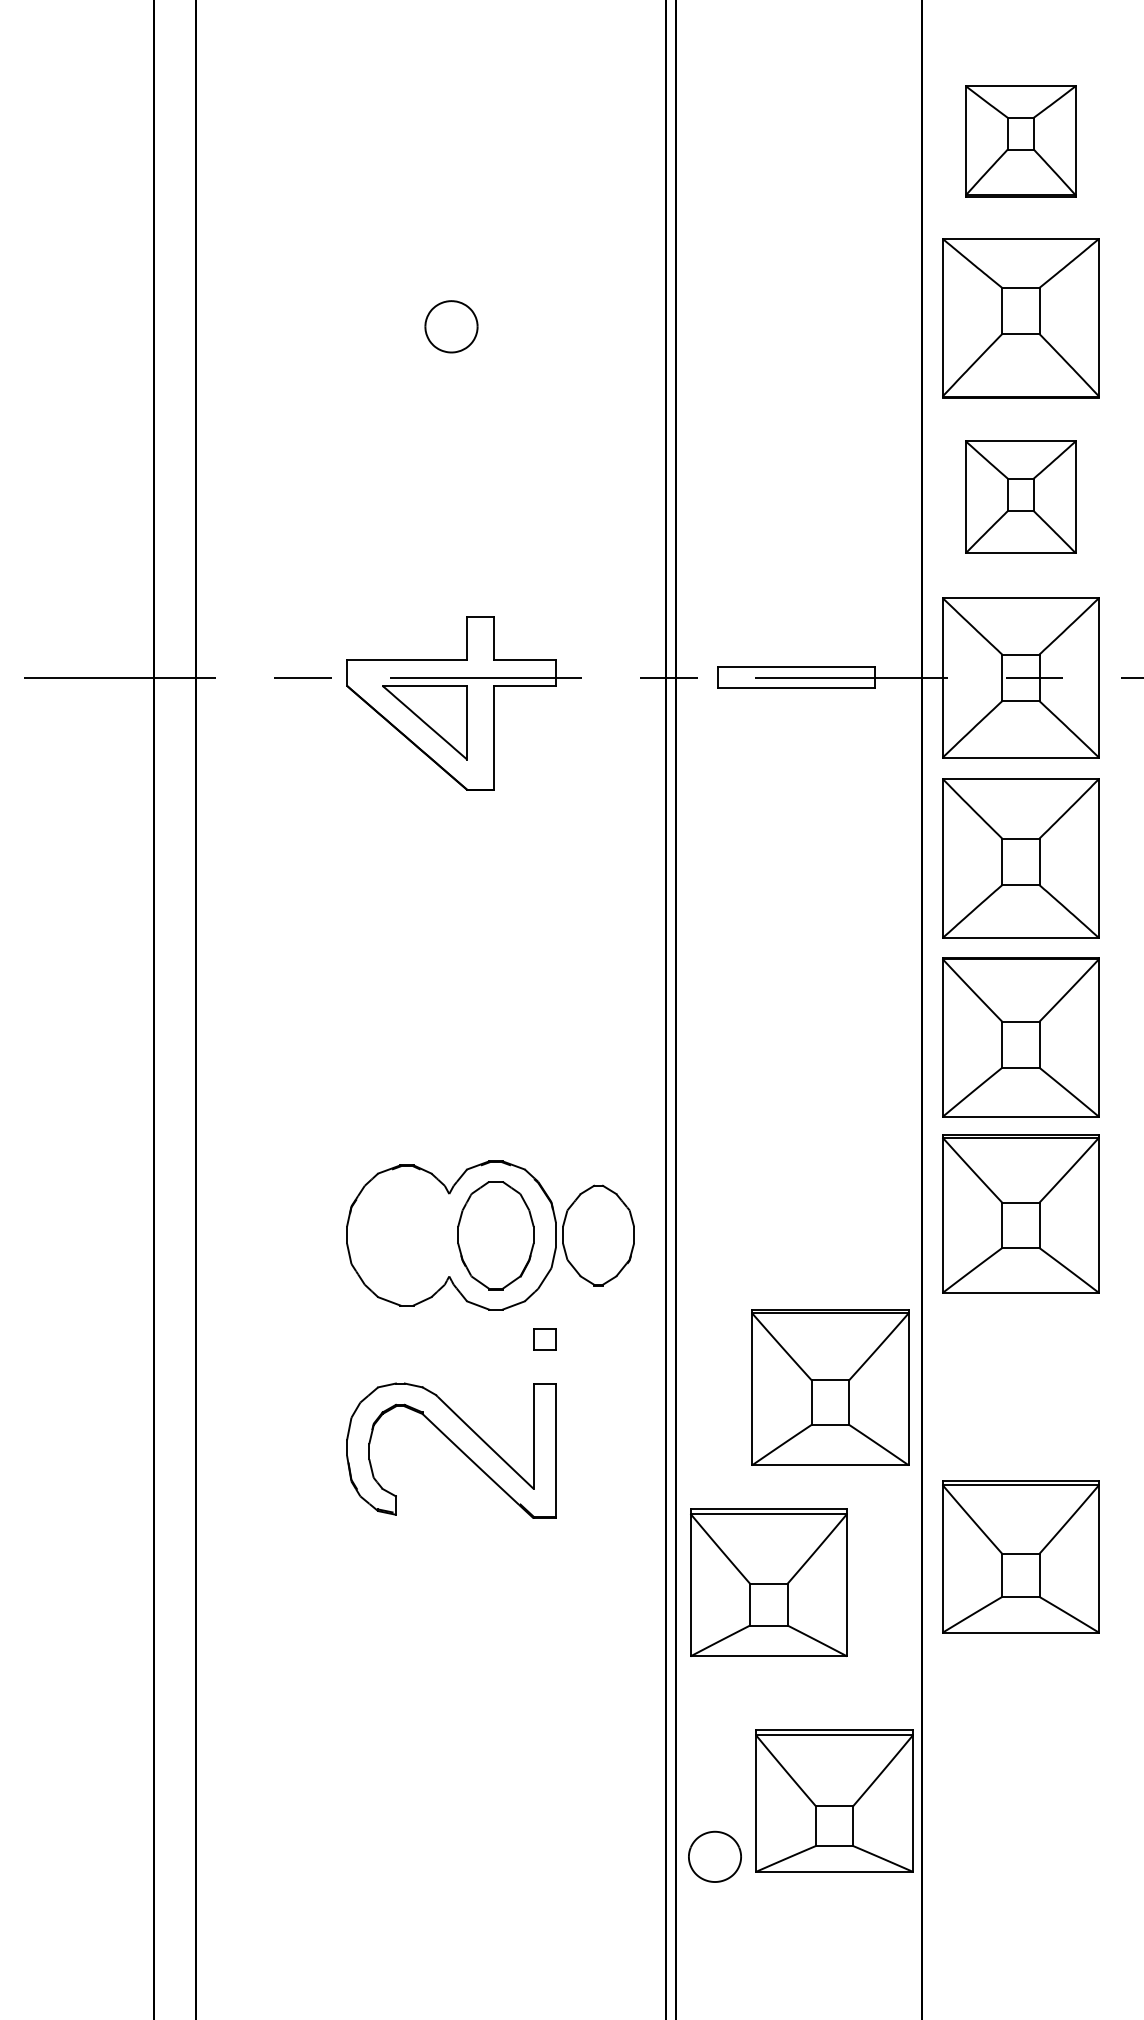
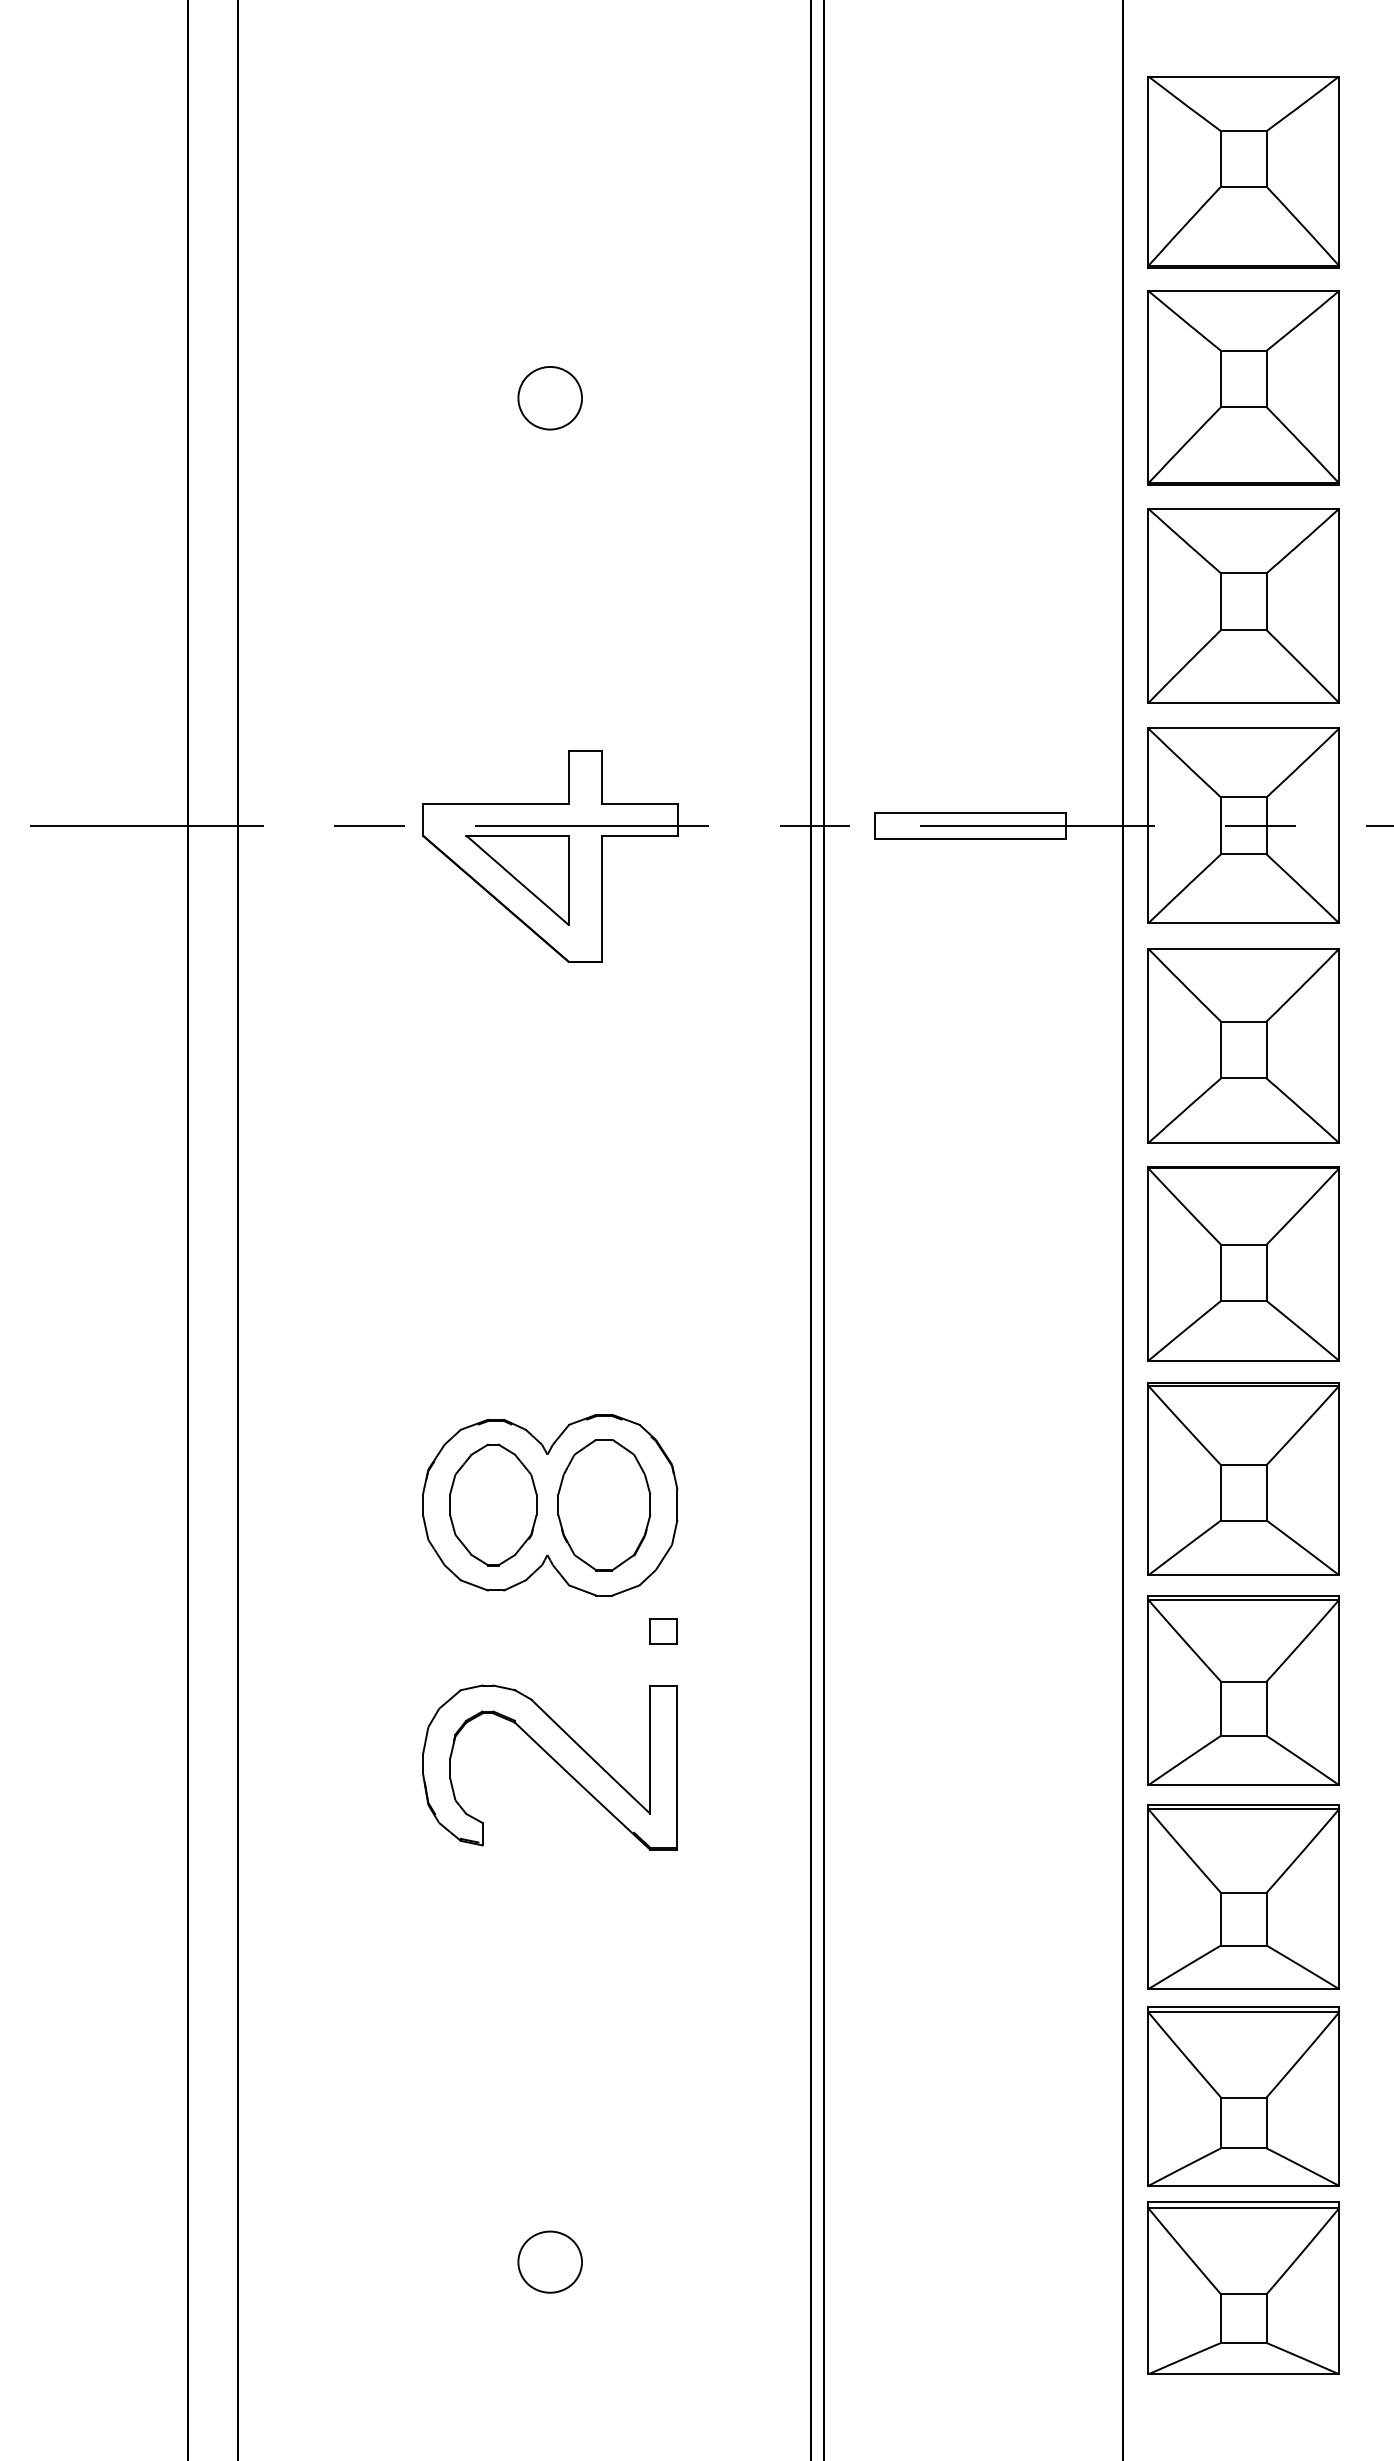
part: (1020, 141) -> (1243, 172), size x1.43
part: (1020, 496) -> (1243, 605), size x1.43
part: (598, 1234) -> (493, 1504), moved
part: (830, 1387) -> (1243, 1690), moved
part: (768, 1582) -> (1243, 2096), moved
part: (834, 1800) -> (1243, 2287), moved
part: (714, 1856) -> (549, 2261), moved

